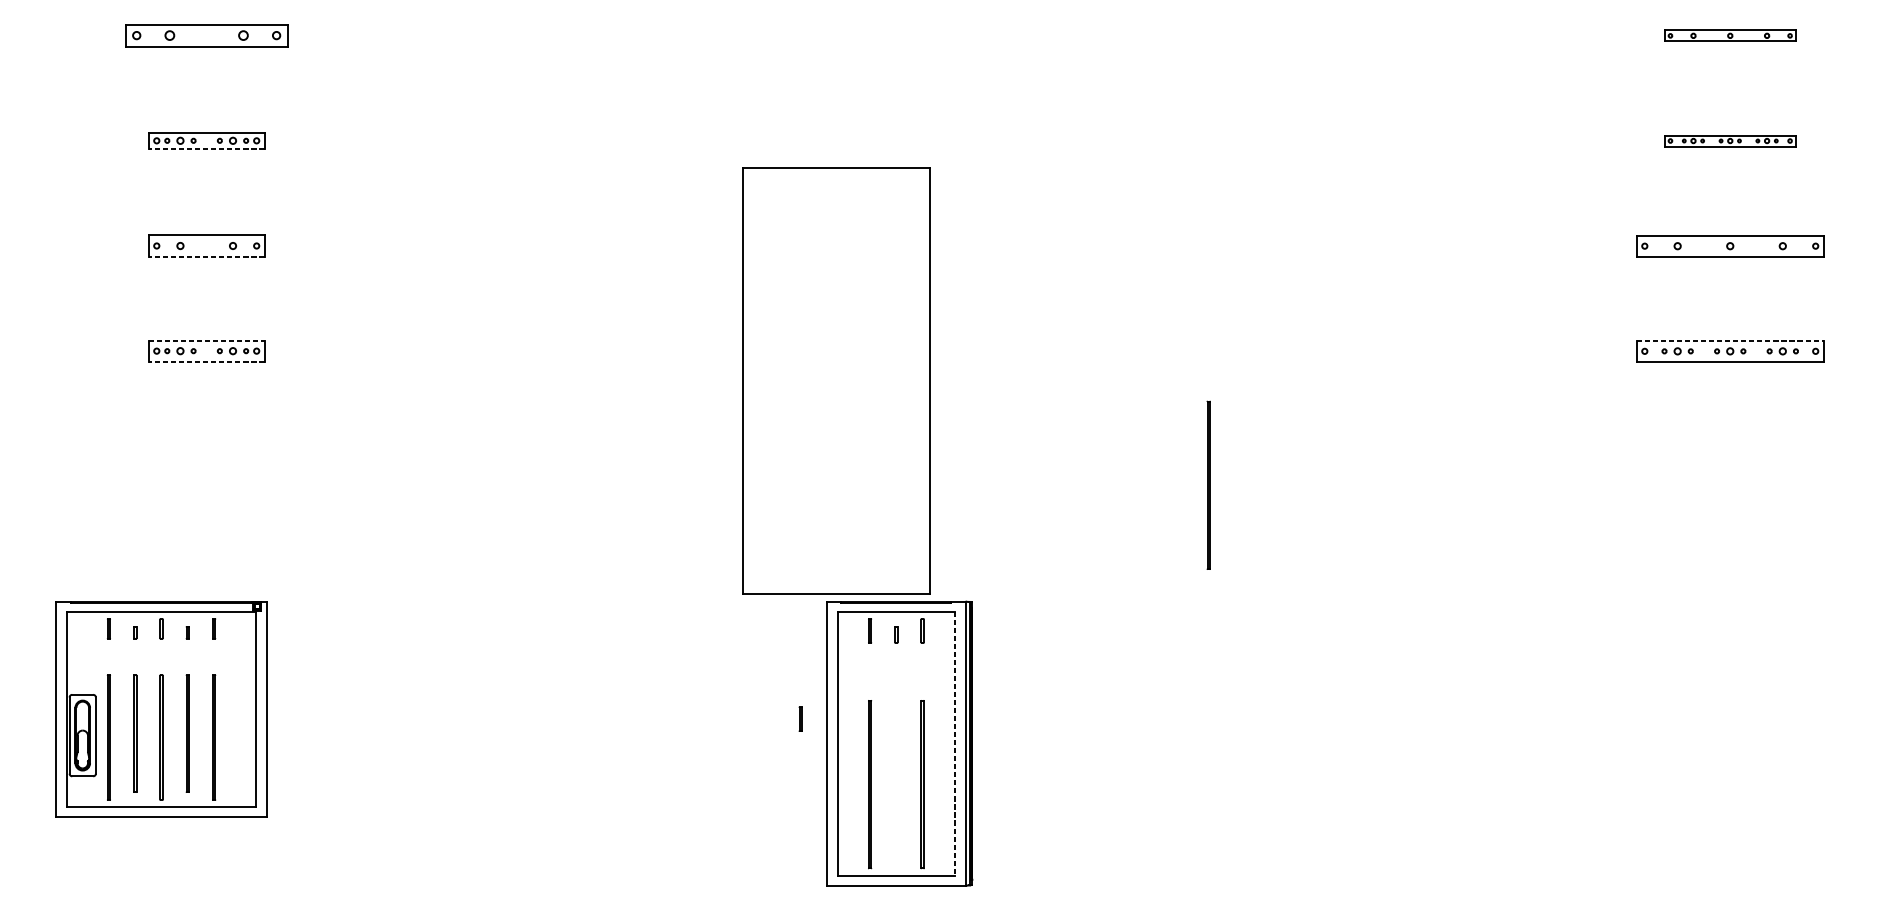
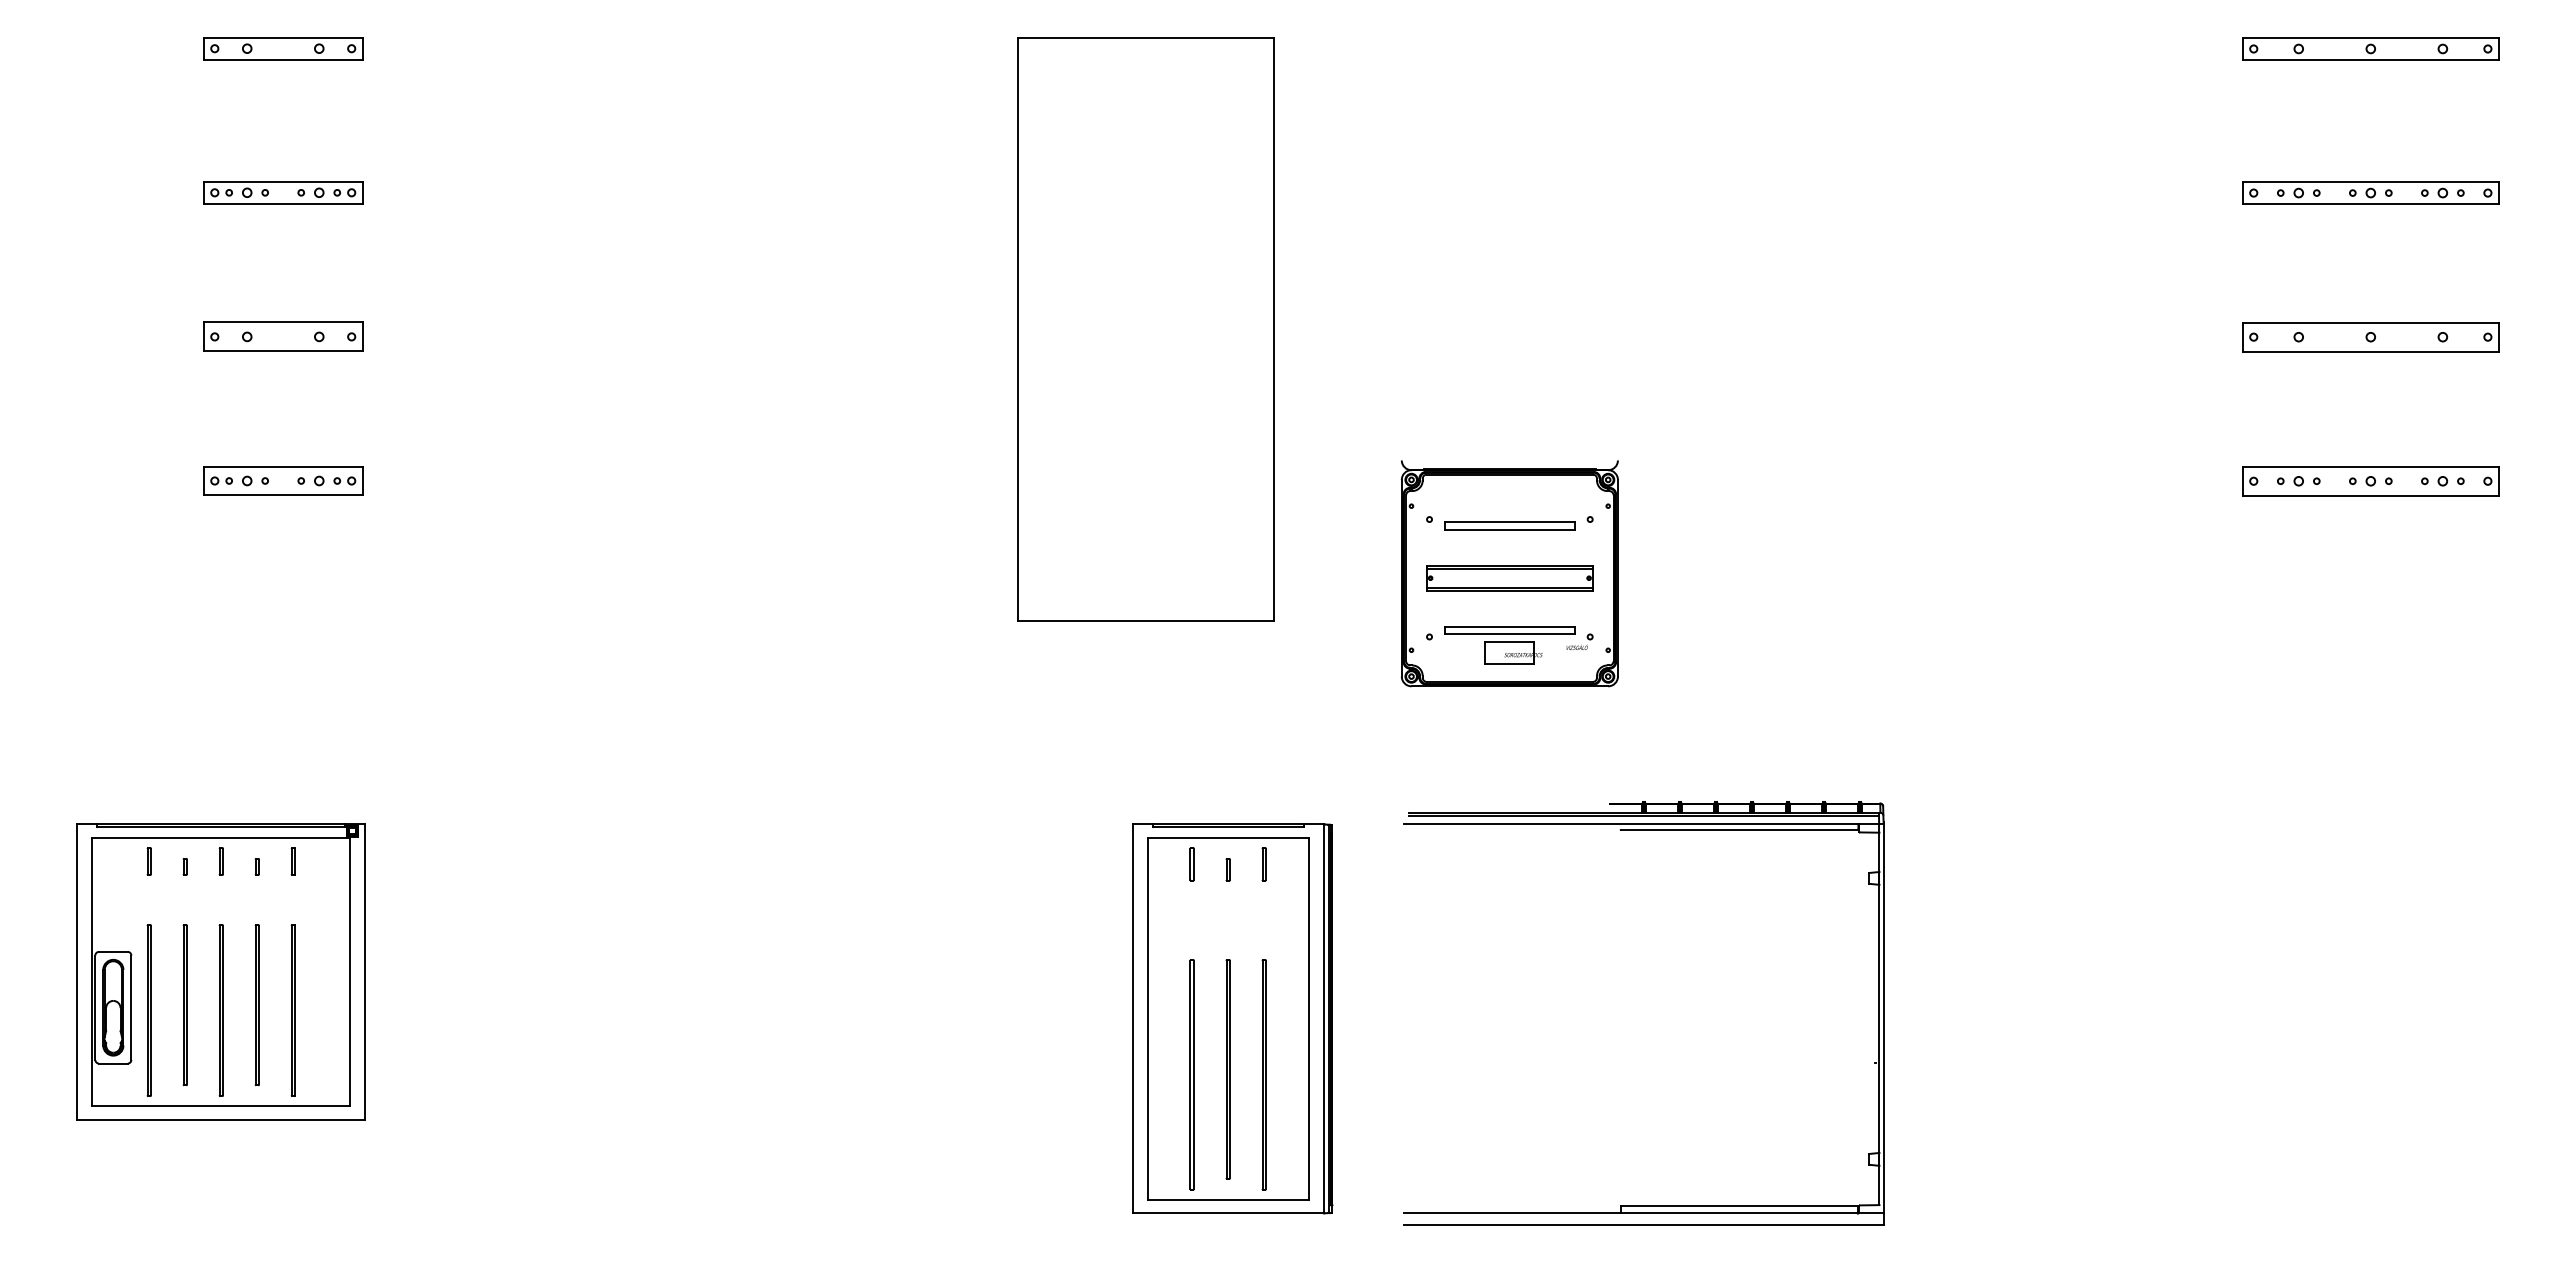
part: (206, 35) -> (283, 48), size x0.71
part: (1730, 35) -> (2370, 48), size x1.43
part: (1730, 140) -> (2370, 192), size x1.43
line: (206, 148) -> (282, 203), dashed -> solid
line: (206, 256) -> (282, 351), dashed -> solid
line: (206, 340) -> (283, 466), dashed -> solid
line: (1730, 340) -> (2370, 466), dashed -> solid
line: (206, 361) -> (282, 495), dashed -> solid
part: (836, 380) -> (1145, 329), moved
part: (1101, 418) -> (1509, 573), added
part: (1208, 485) -> (1655, 664), removed
part: (1199, 606) -> (1643, 830), added
part: (800, 719) -> (1096, 985), removed
line: (954, 743) -> (1308, 1018), dashed -> solid
part: (895, 780) -> (1227, 1069), added

